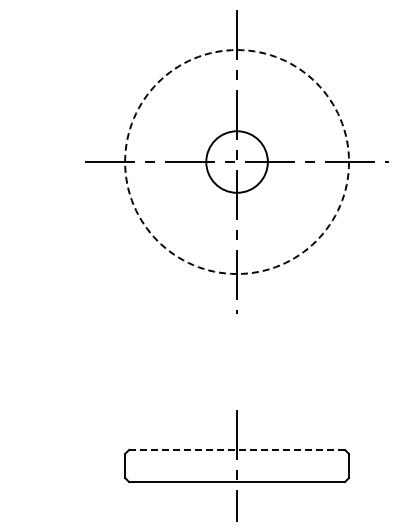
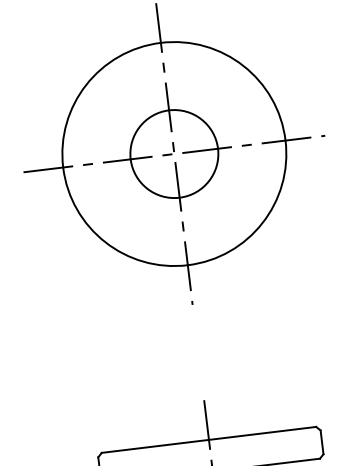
circle: (237, 162) -> (174, 154), dashed -> solid
circle: (237, 162) -> (174, 154), size x1.43
line: (237, 449) -> (209, 439), dashed -> solid

